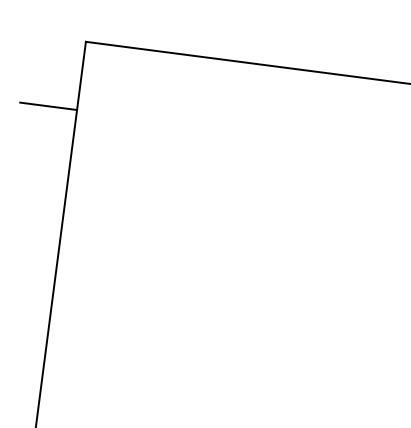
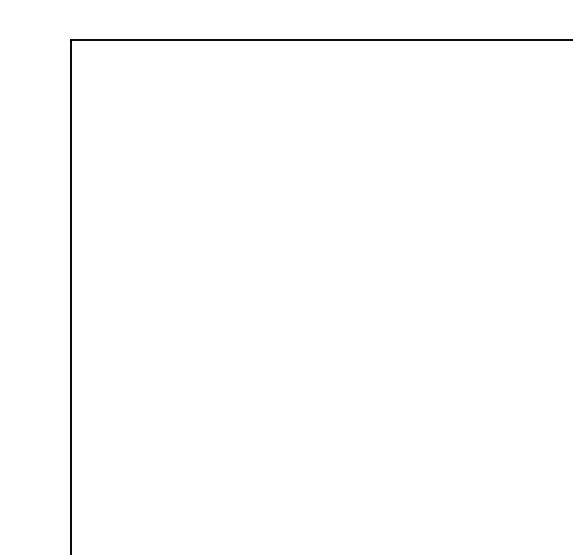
line: (48, 106) -> (40, 114), removed

